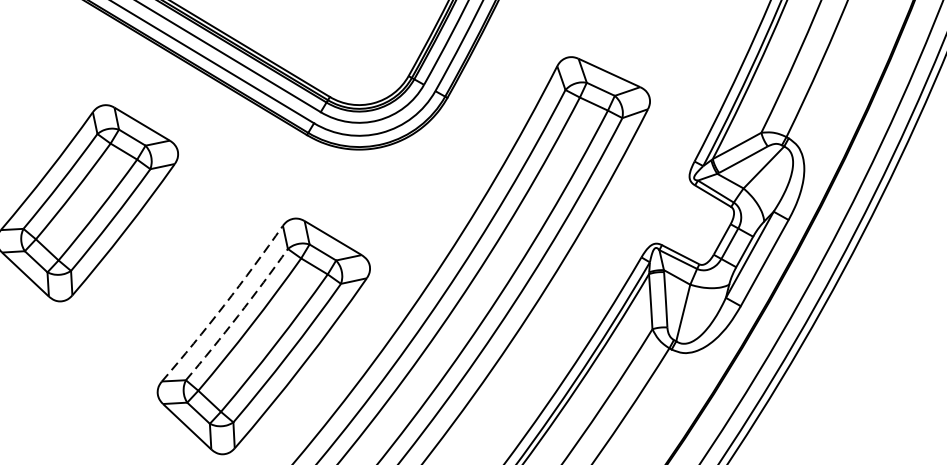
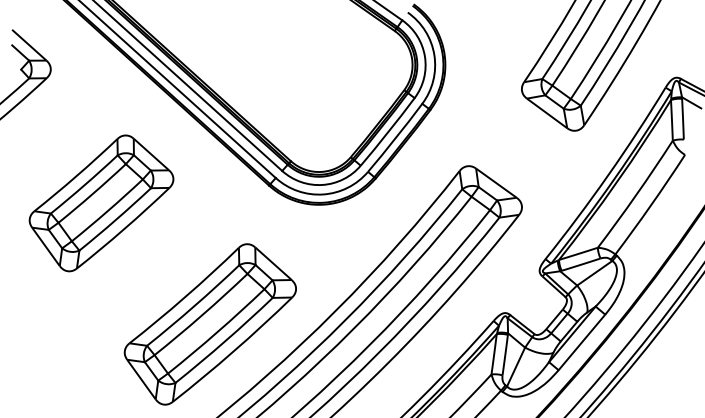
arc: (224, 304) -> (185, 296), dashed -> solid
arc: (238, 315) -> (194, 306), dashed -> solid

